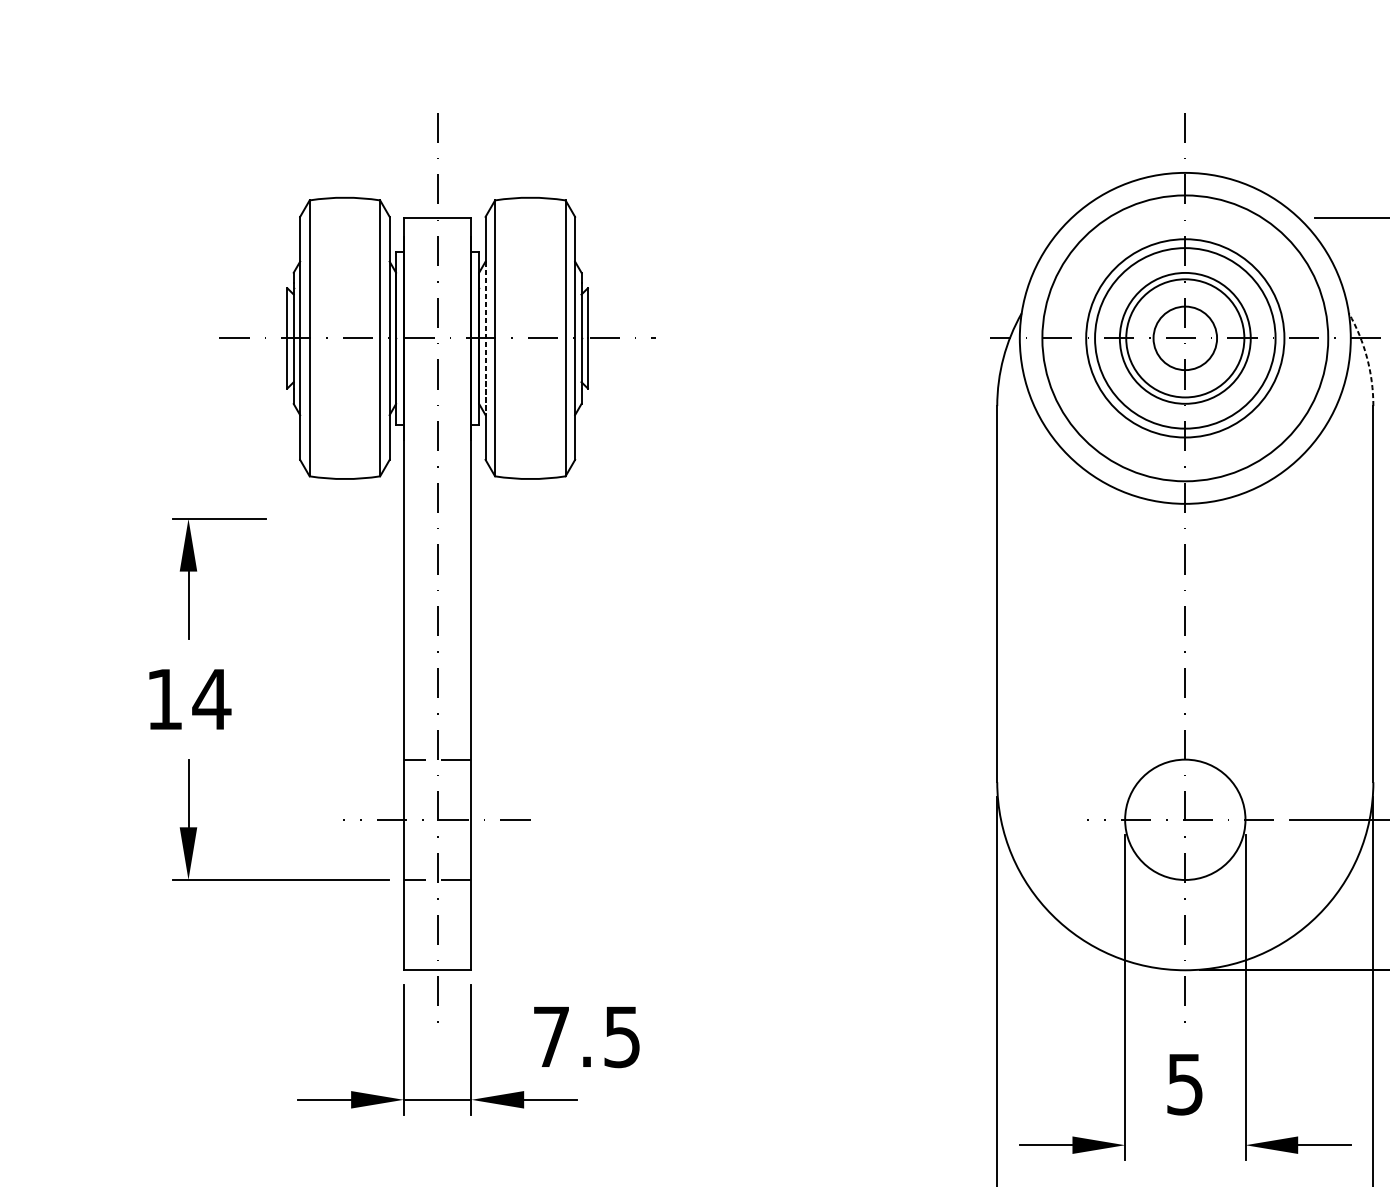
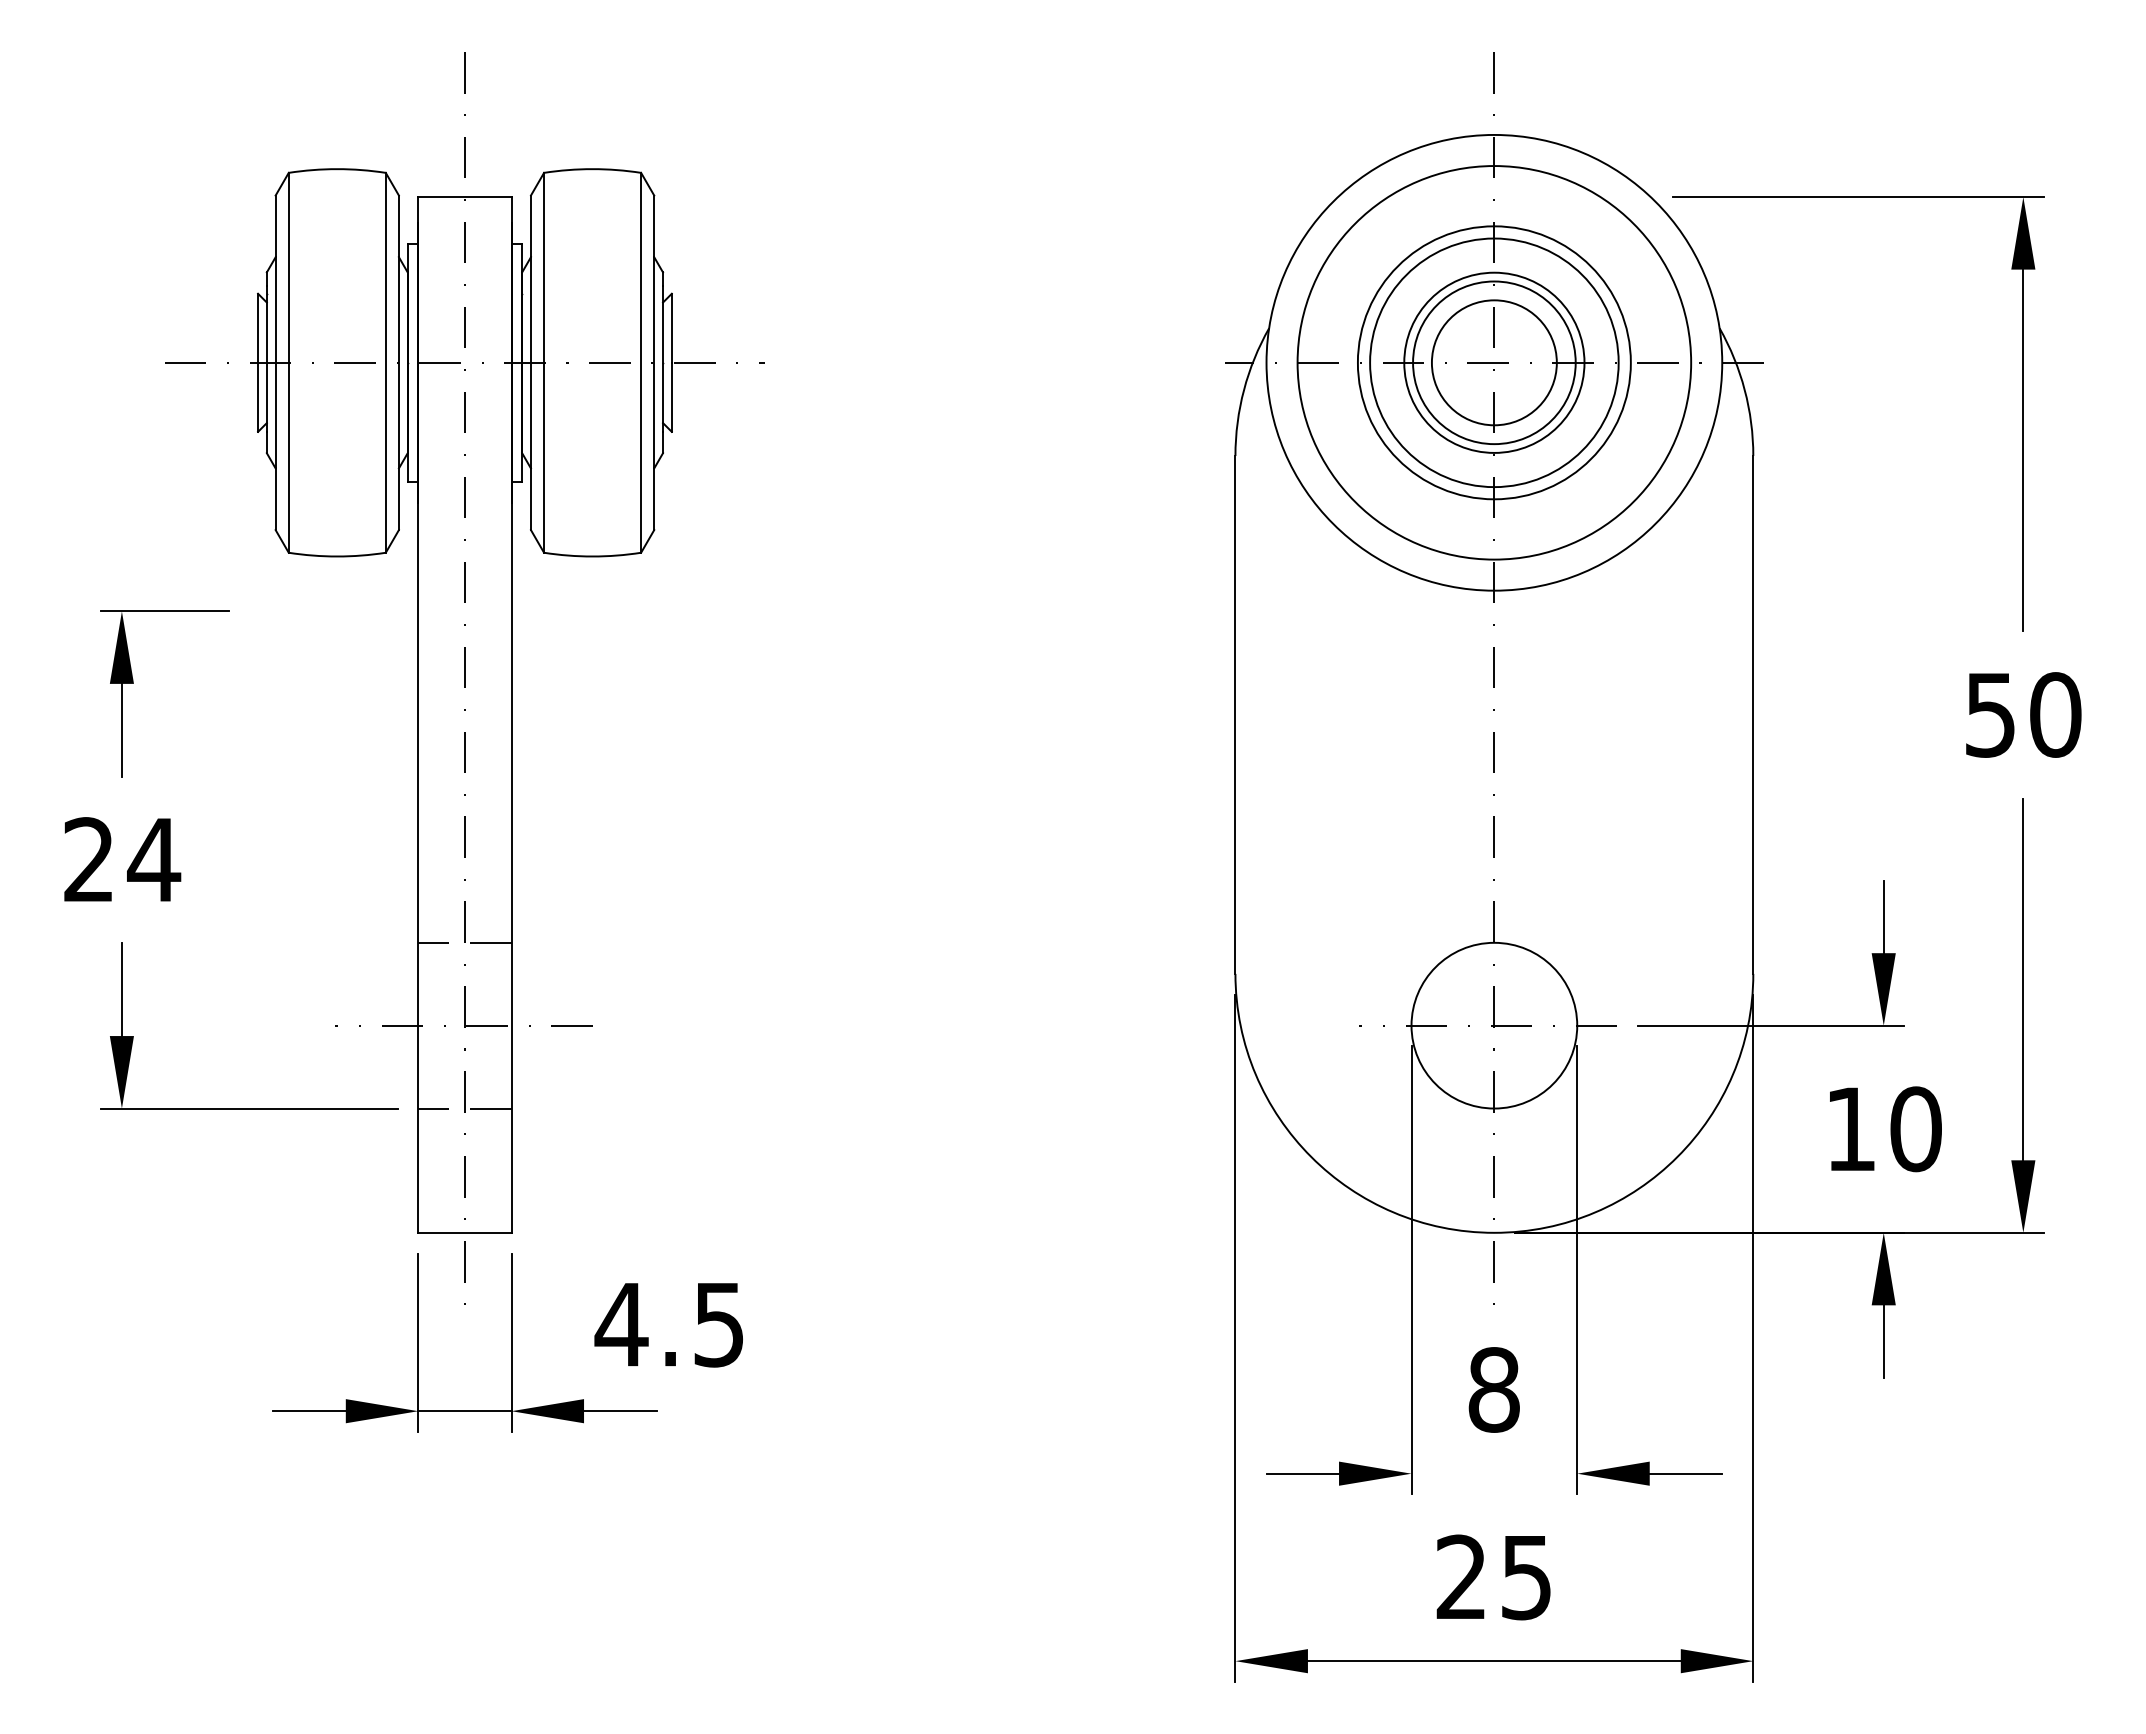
line: (485, 338) -> (530, 362), dashed -> solid
circle: (1184, 338) -> (1493, 362), size x1.43
arc: (1366, 357) -> (1744, 389), dashed -> solid
text: (164, 699) -> (88, 859), 14 -> 24
text: (551, 1036) -> (621, 1324), 7.5 -> 4.5
text: (1184, 1084) -> (1493, 1389), 5 -> 8

